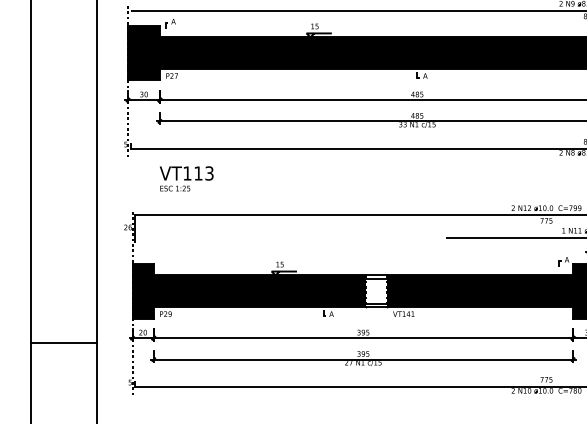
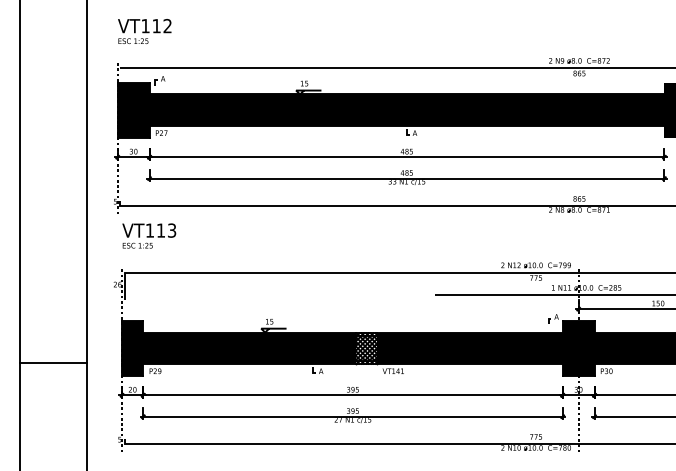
text: (186, 178) -> (149, 235), moved
hatch: (375, 291) -> (365, 348), added
line: (63, 342) -> (53, 362), moved

